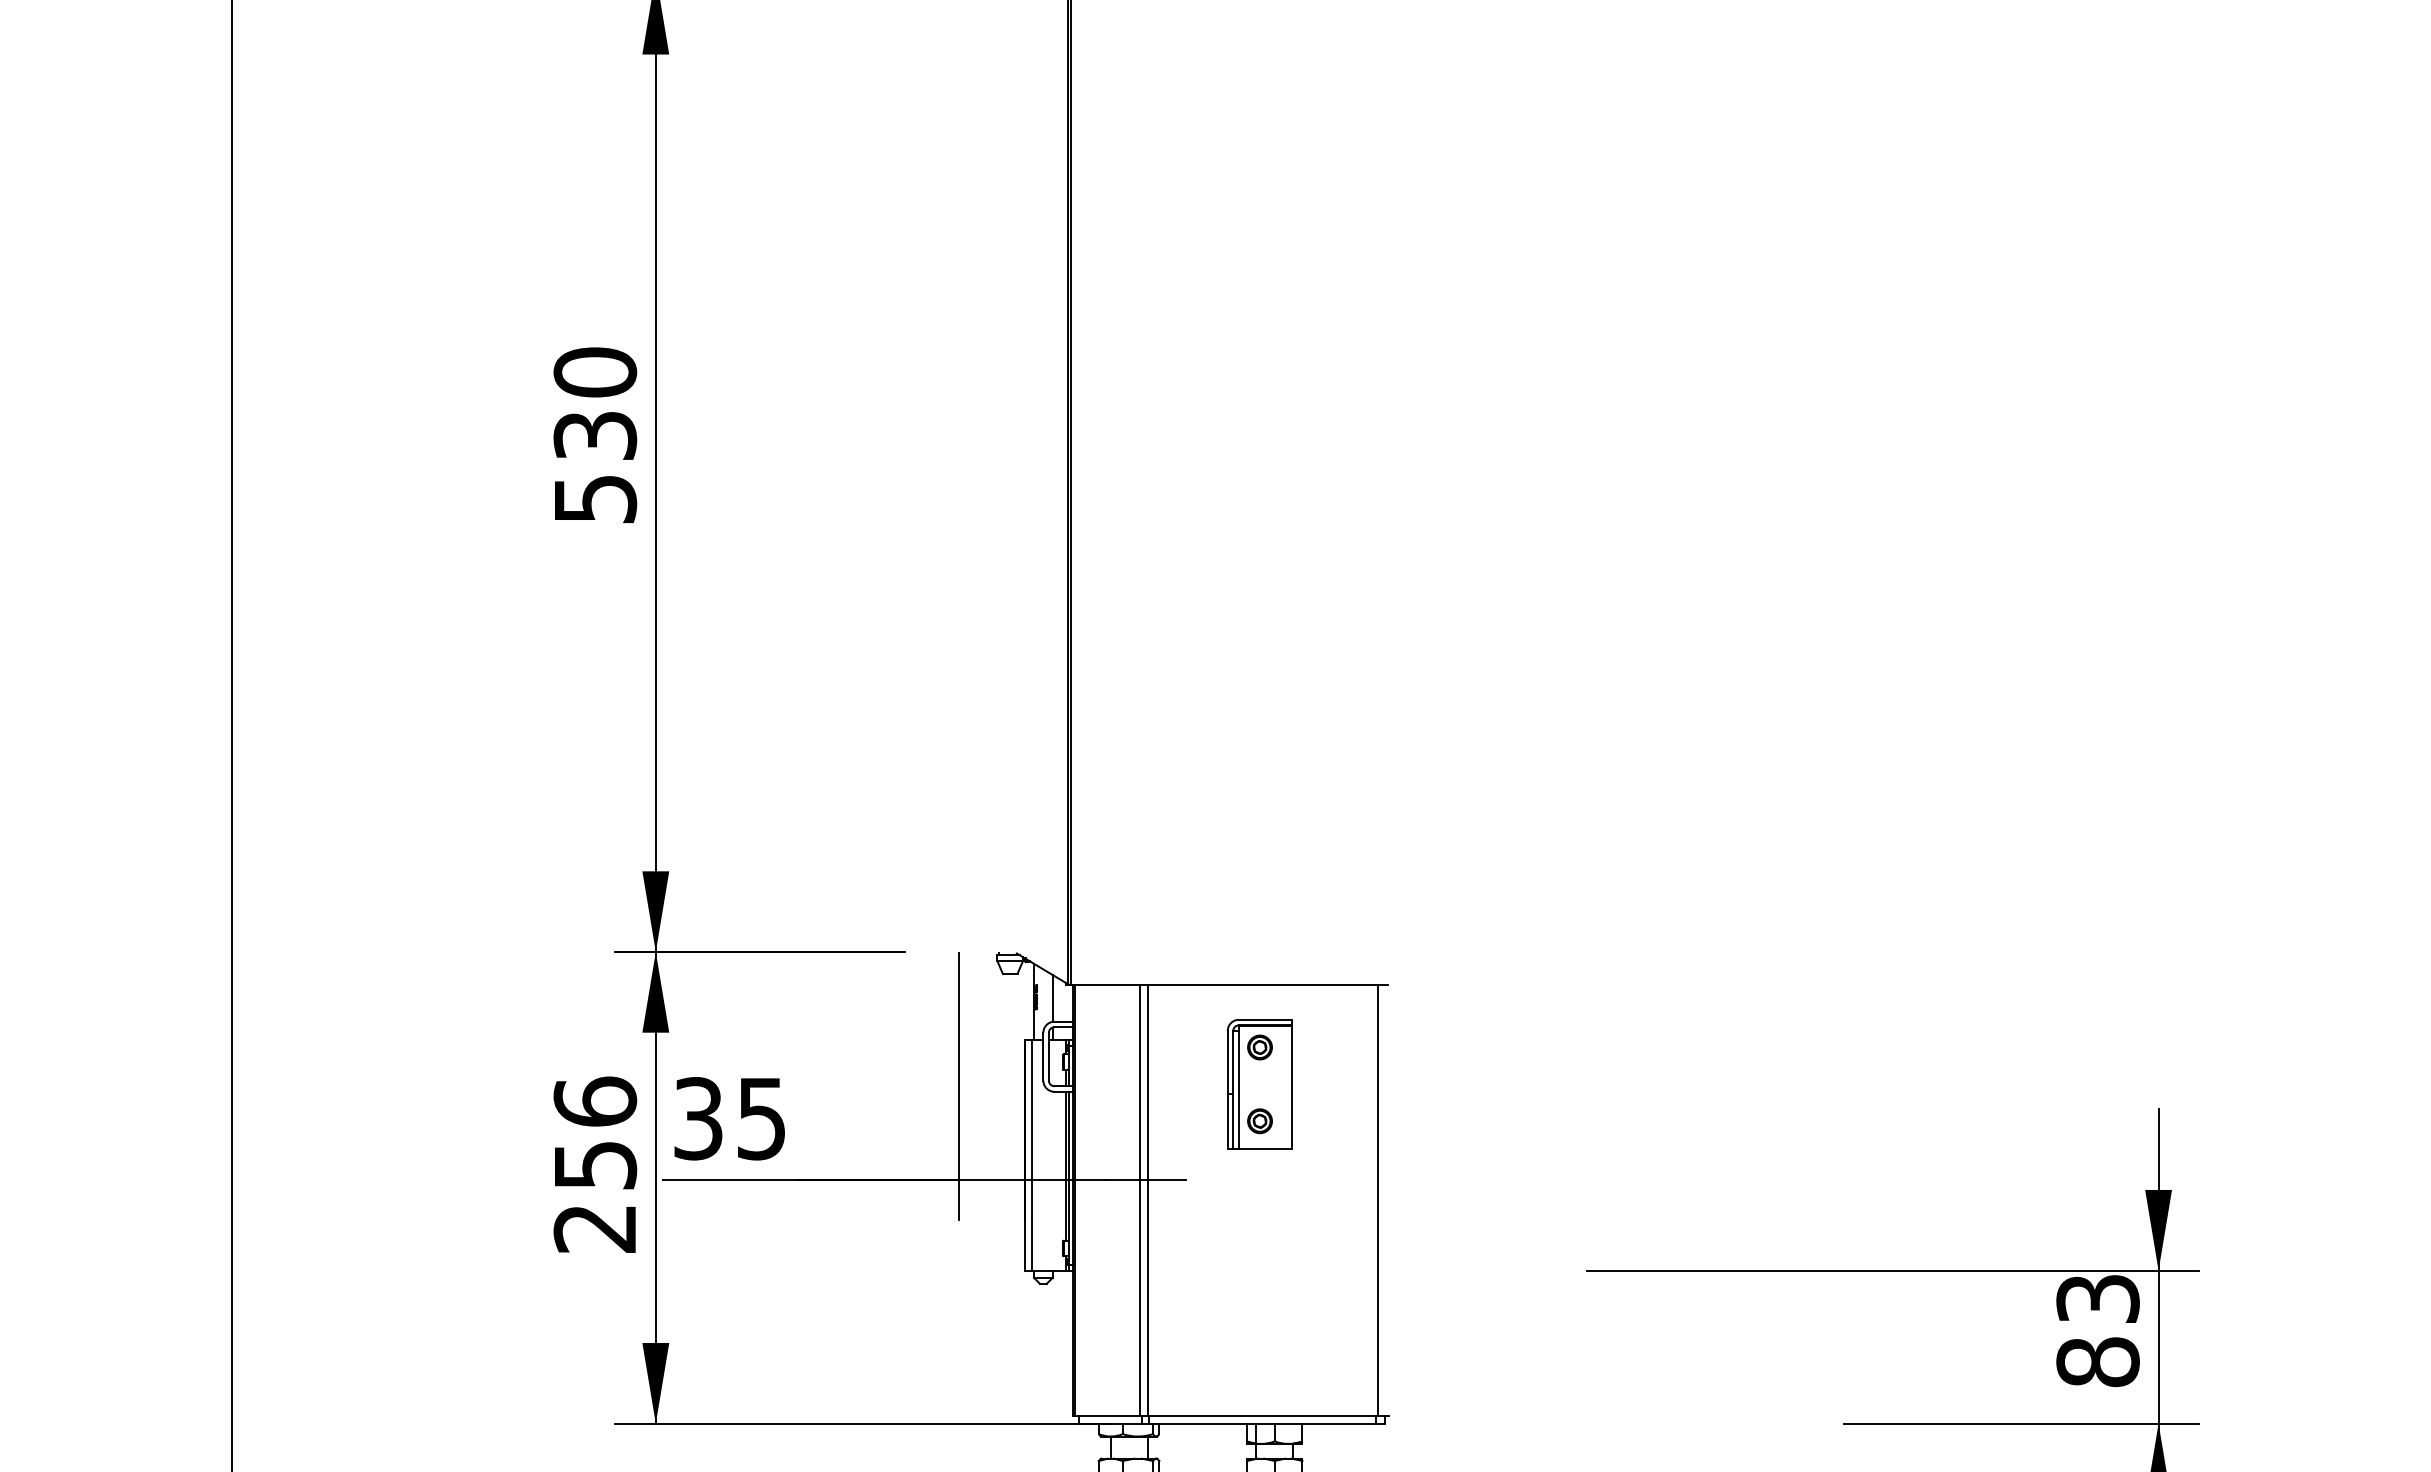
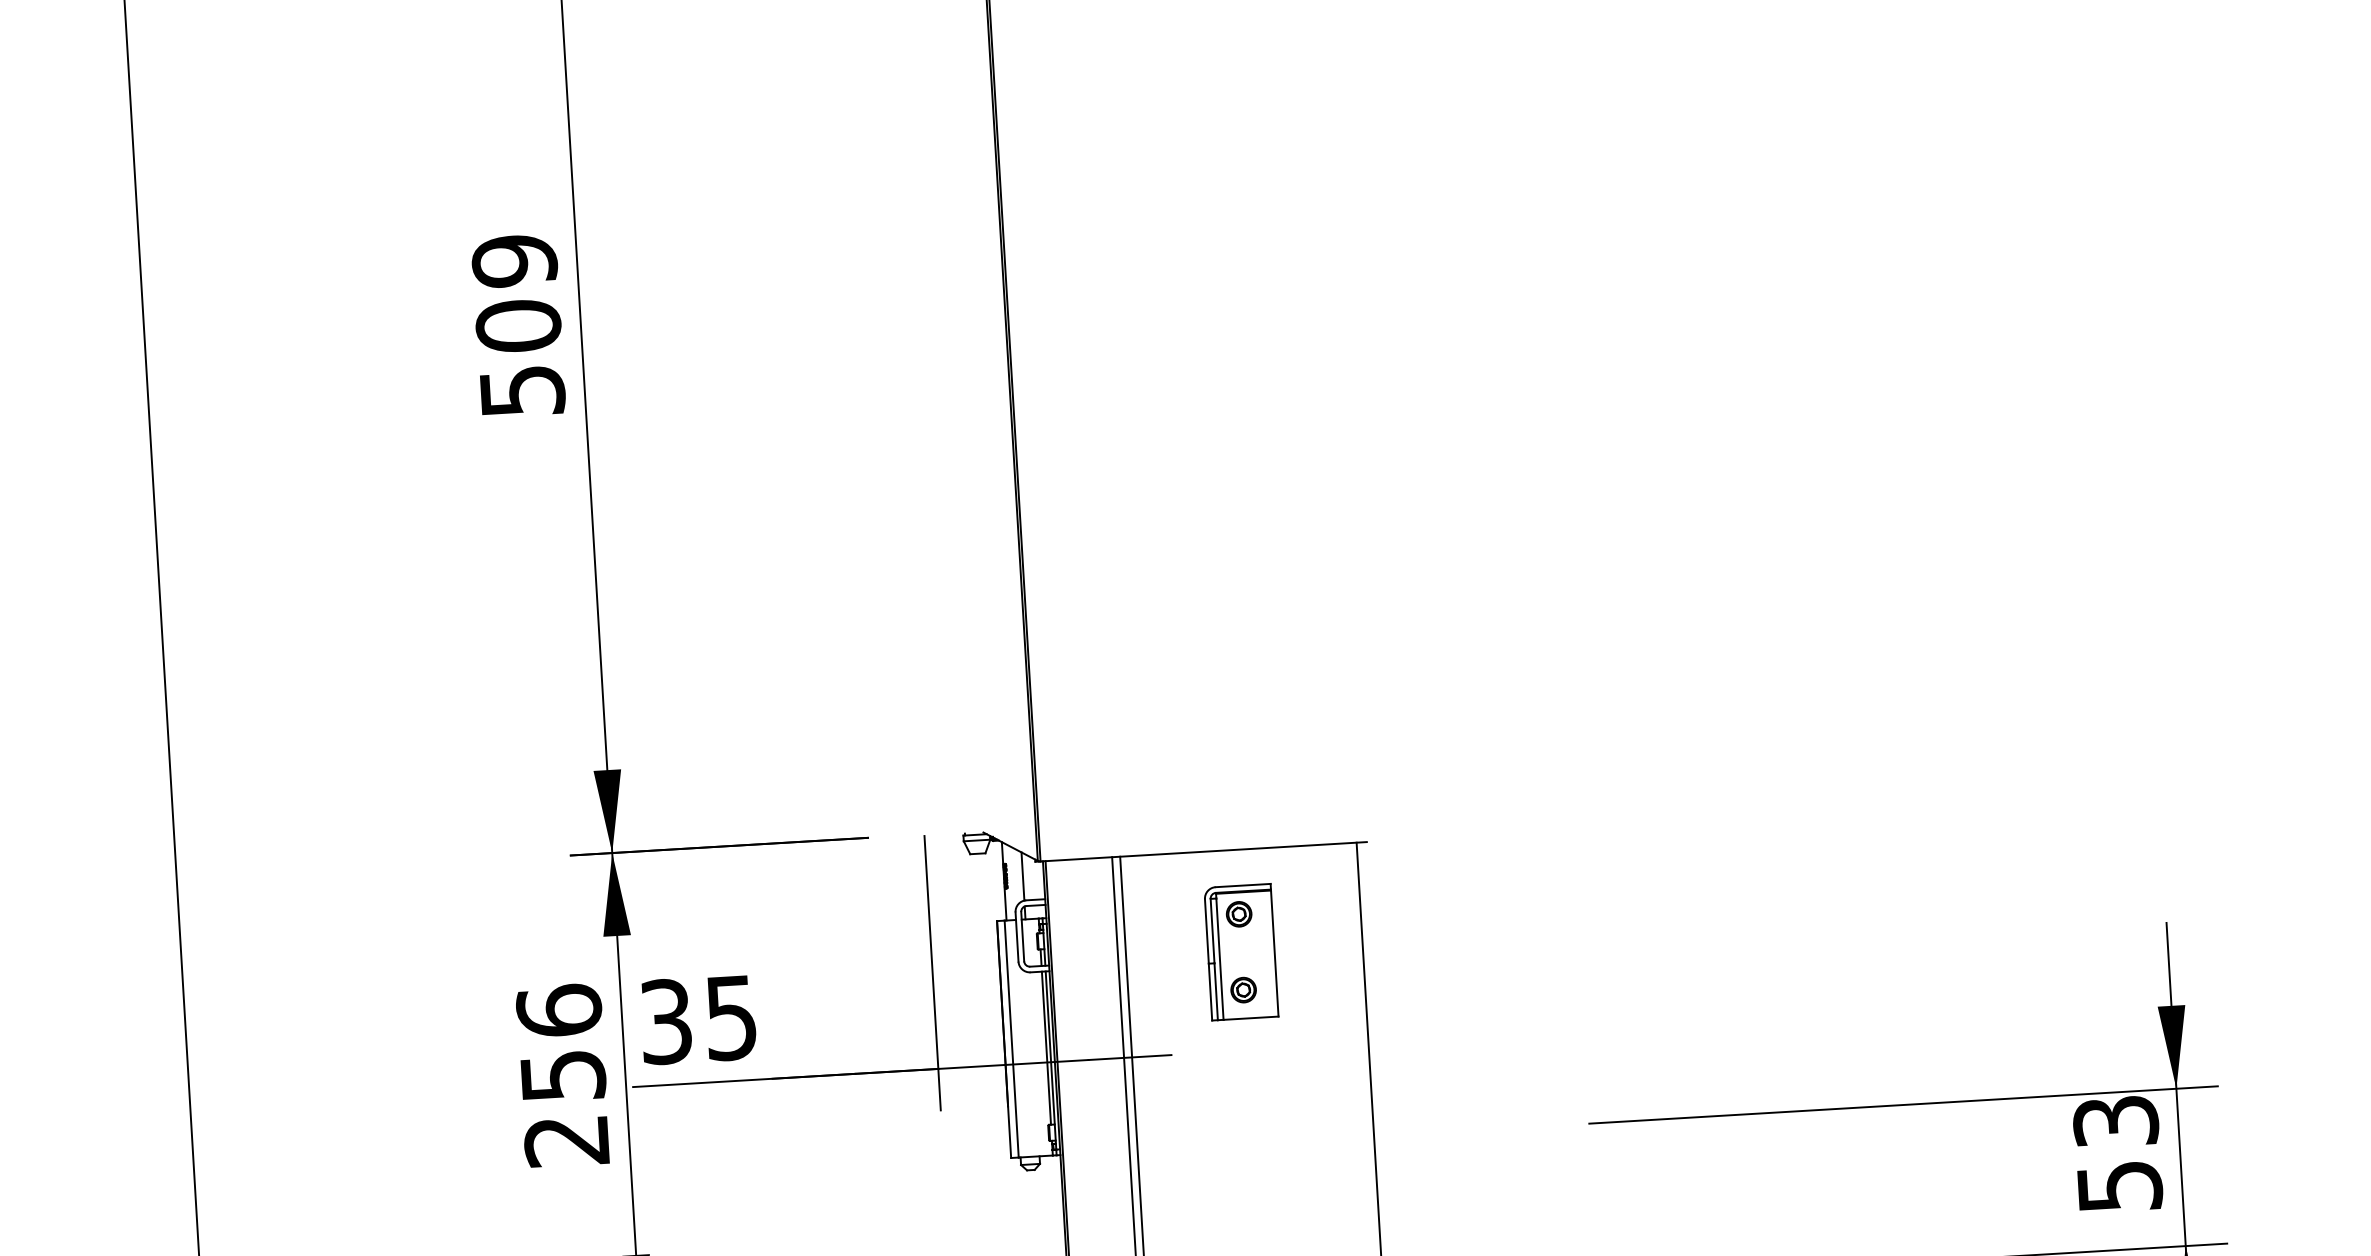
text: (595, 403) -> (516, 292), 530 -> 509
text: (2097, 1362) -> (2119, 1186), 83 -> 53

